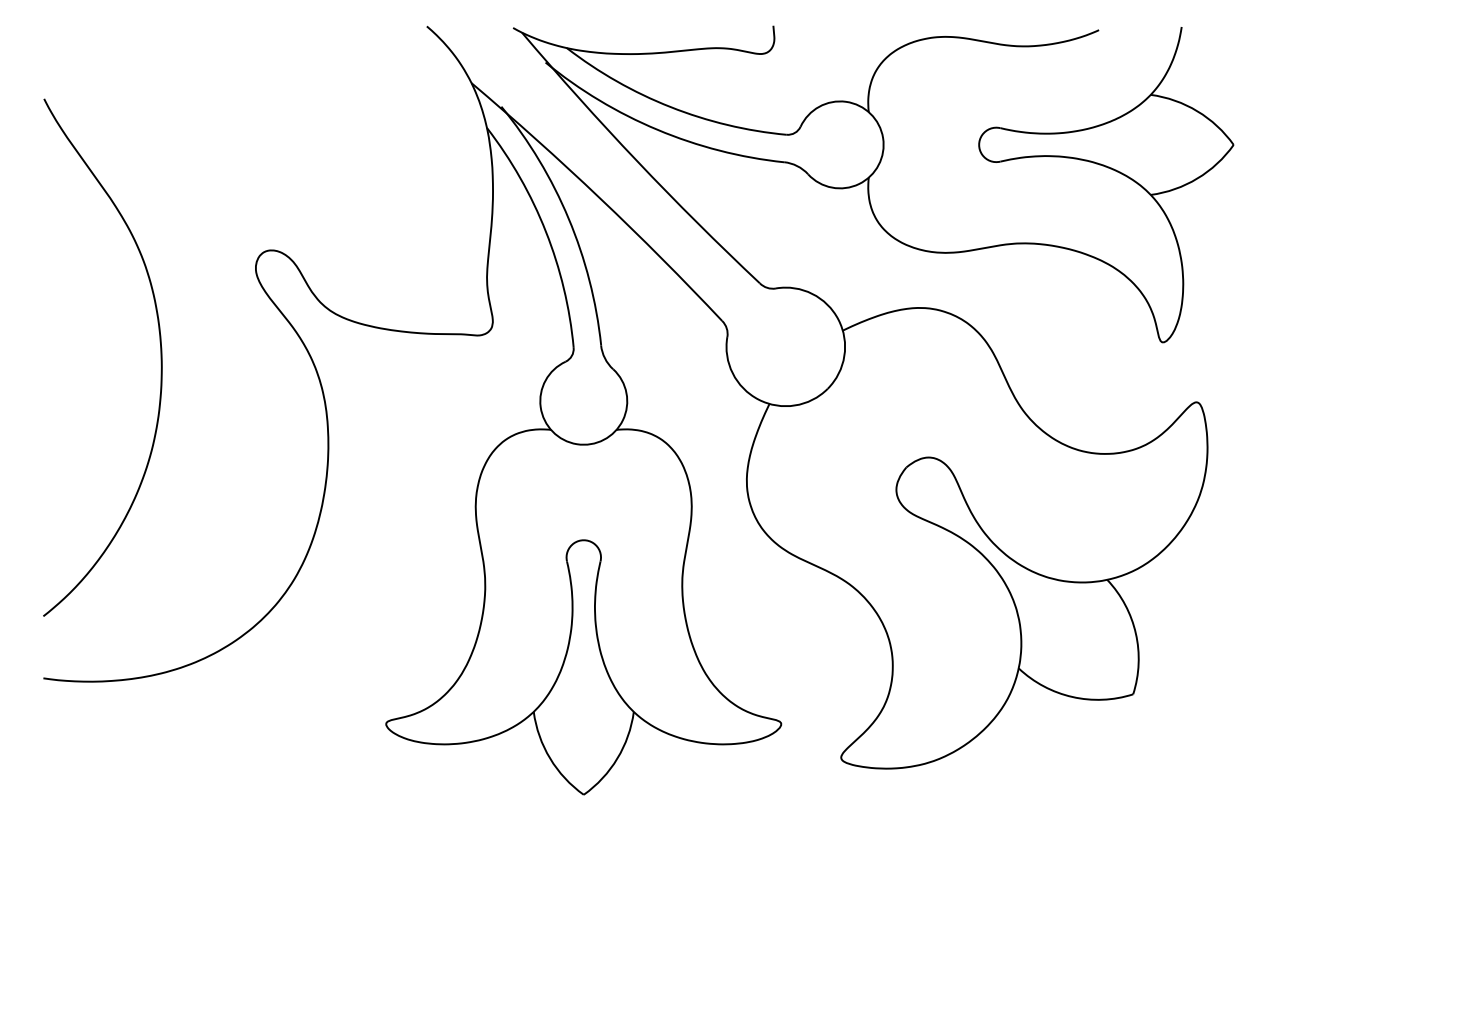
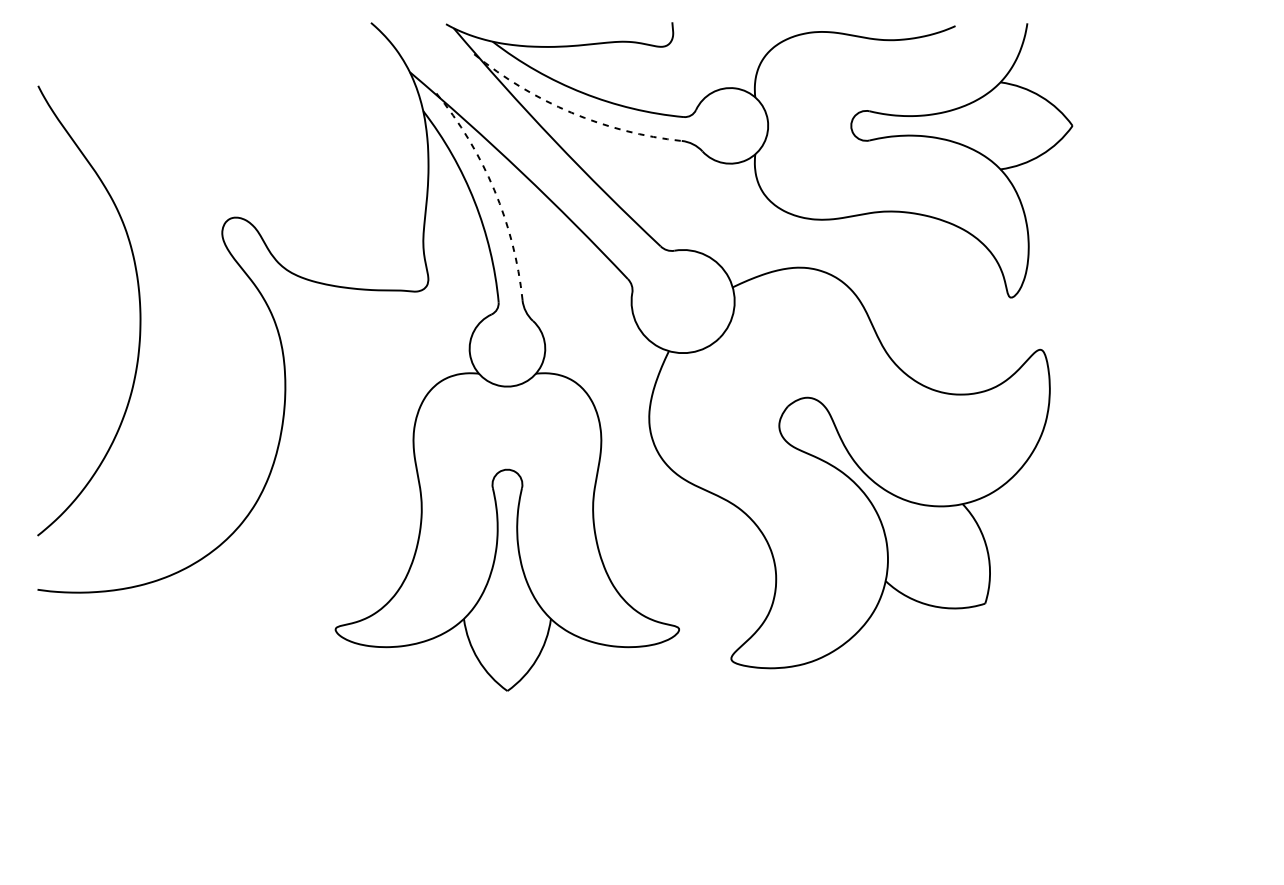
arc: (657, 129) -> (571, 112), solid -> dashed
arc: (568, 218) -> (494, 189), solid -> dashed

